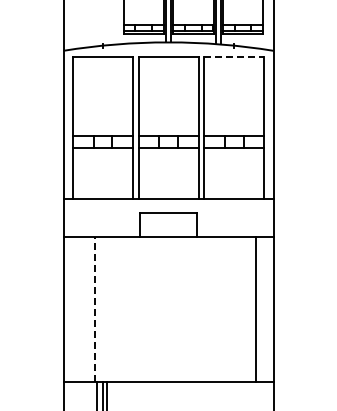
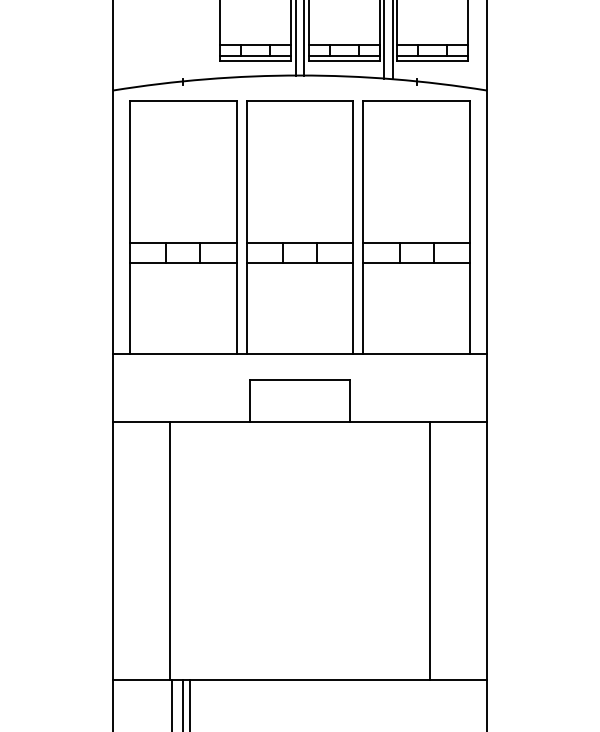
line: (234, 56) -> (417, 100), dashed -> solid
line: (95, 309) -> (169, 551), dashed -> solid
line: (255, 309) -> (430, 551), moved

